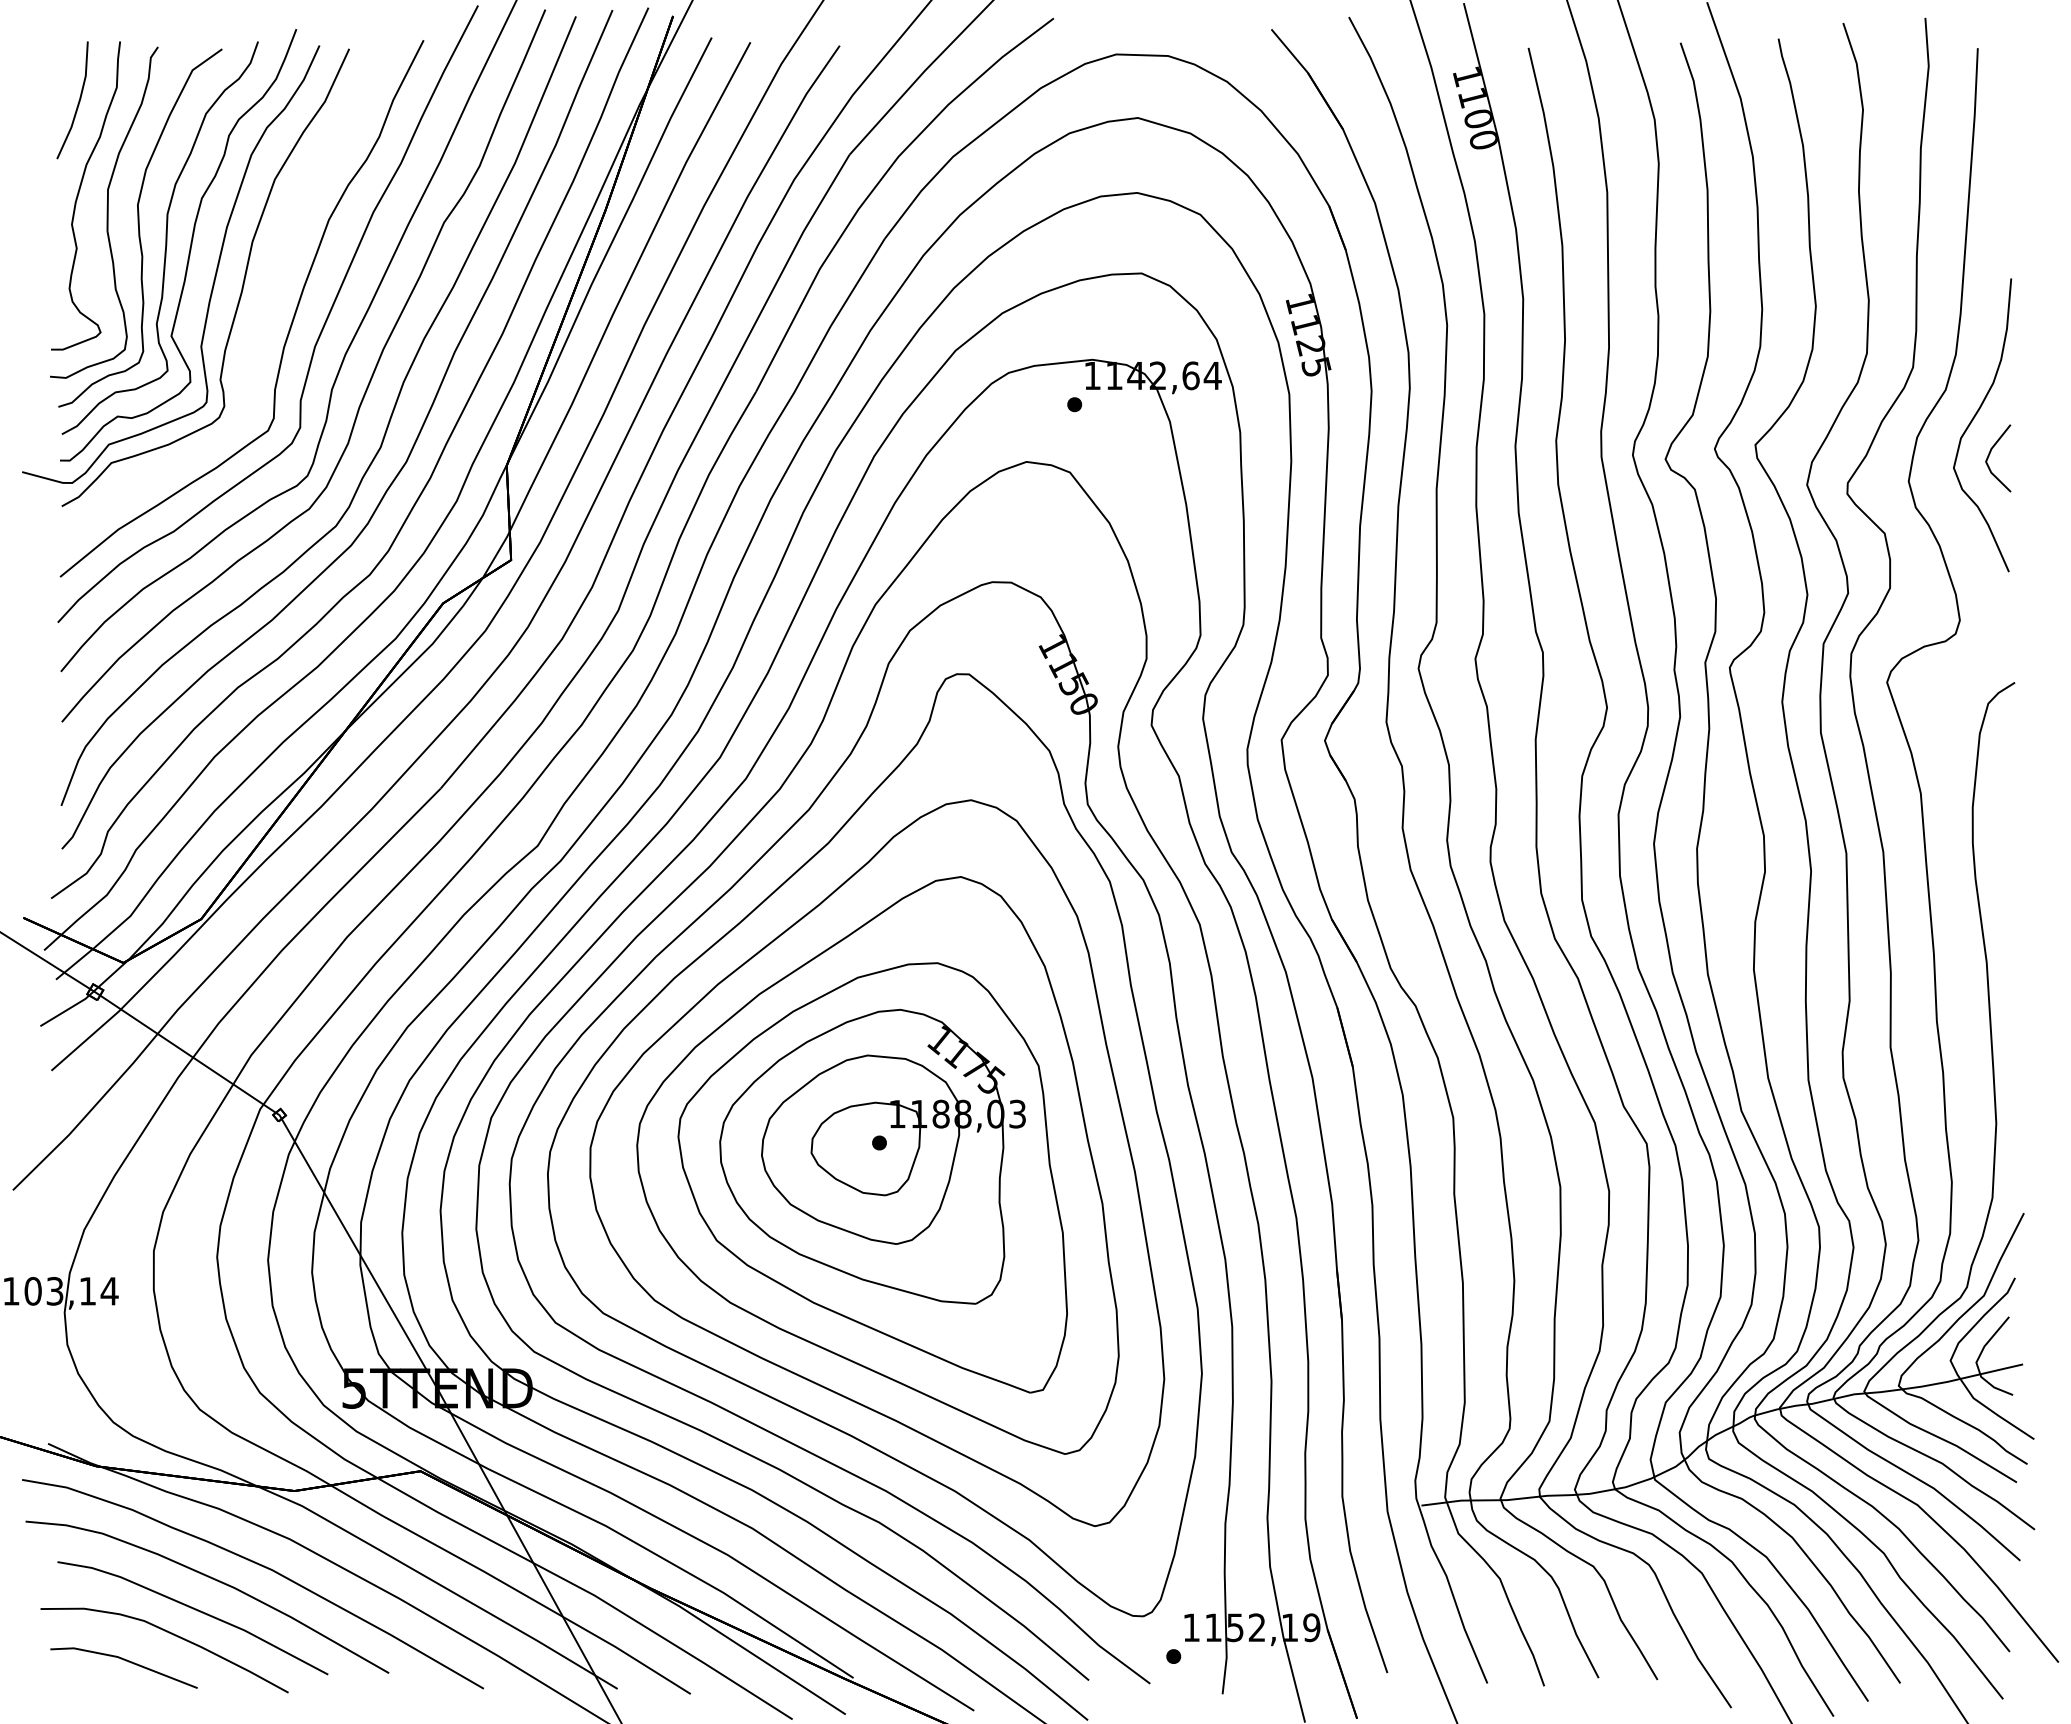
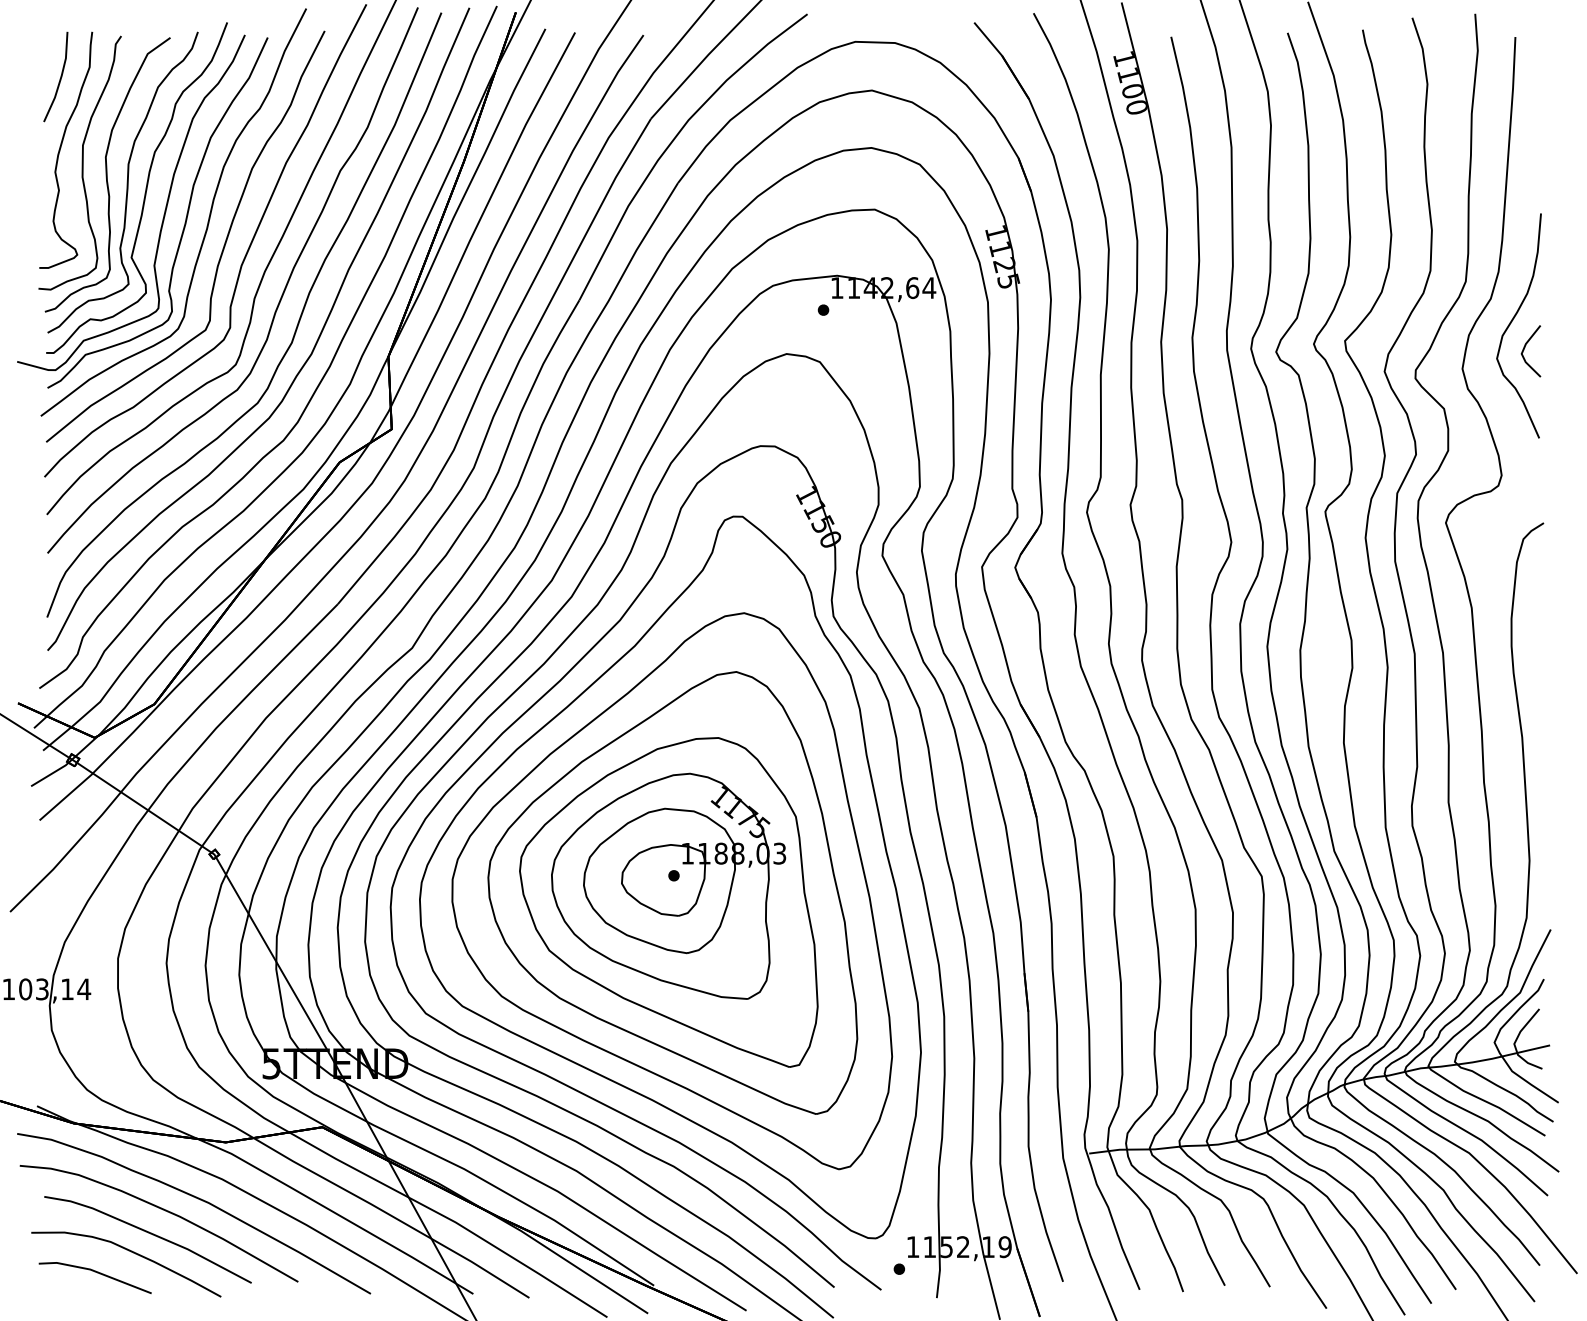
part: (271, 286) -> (208, 219), added

